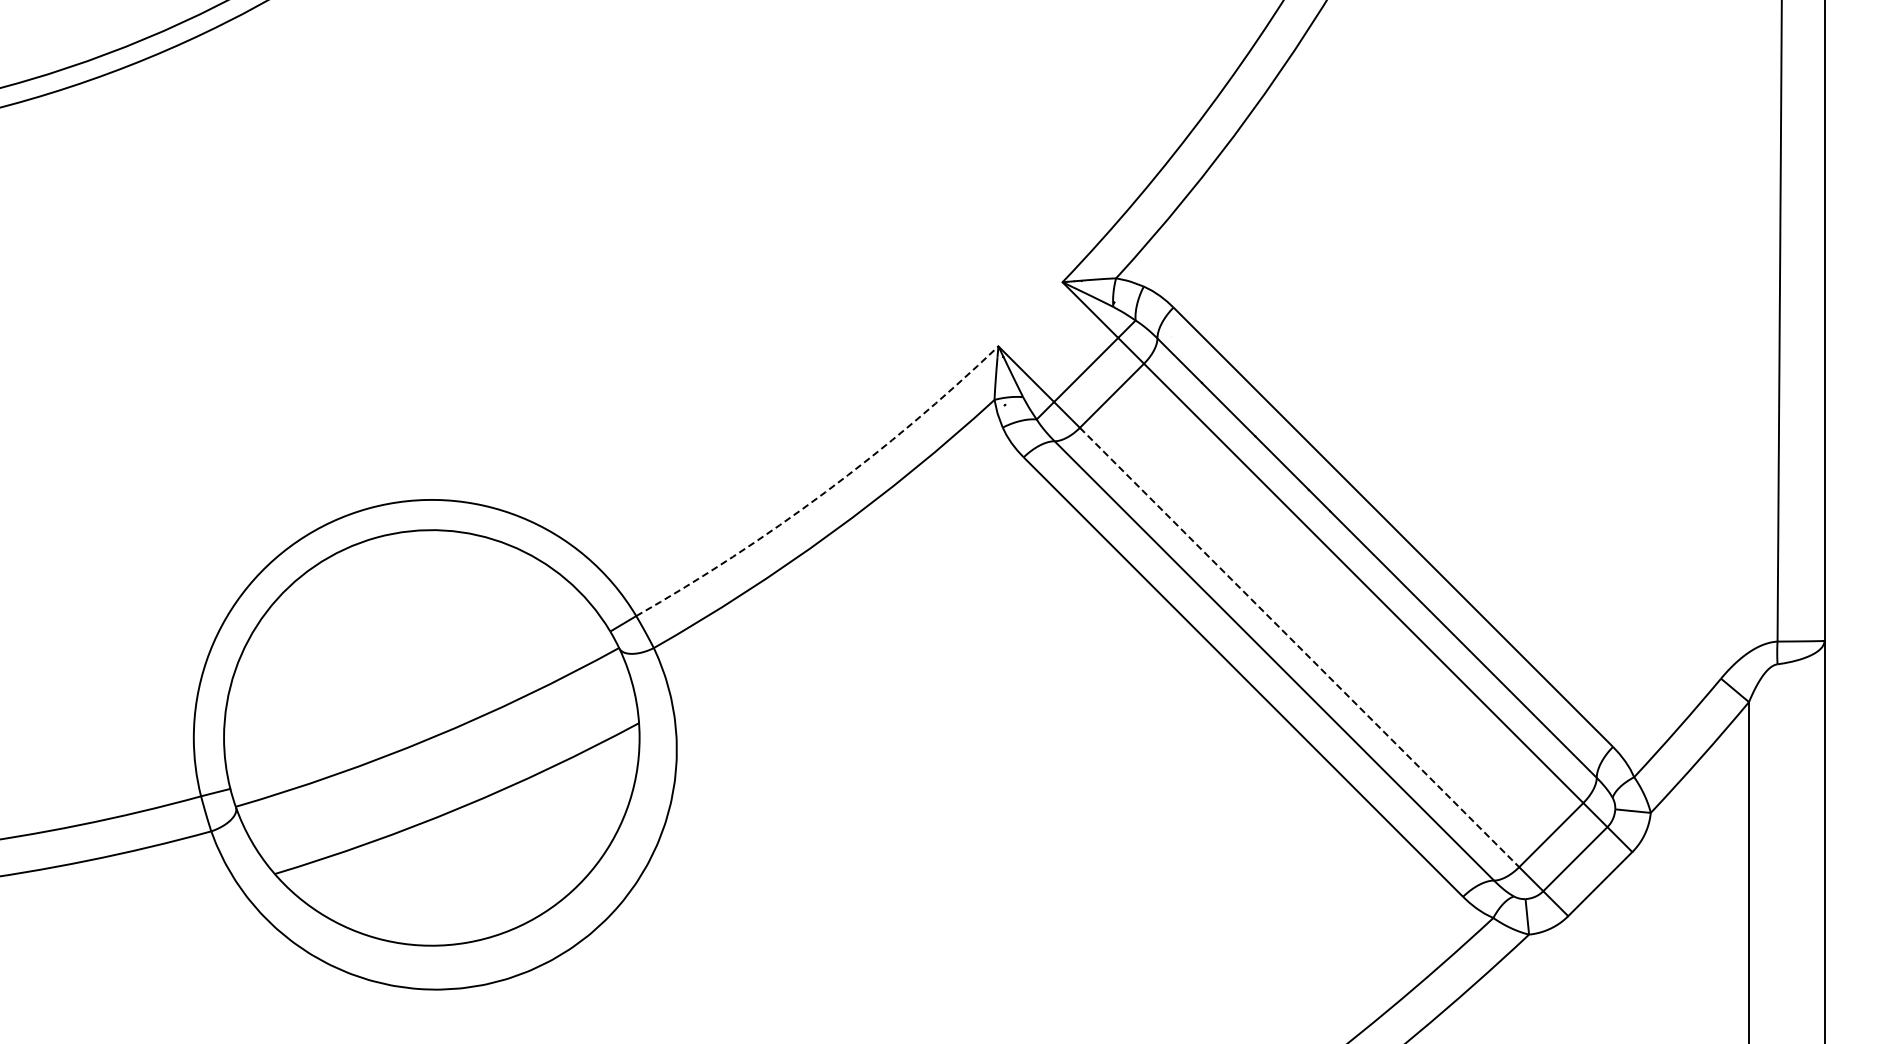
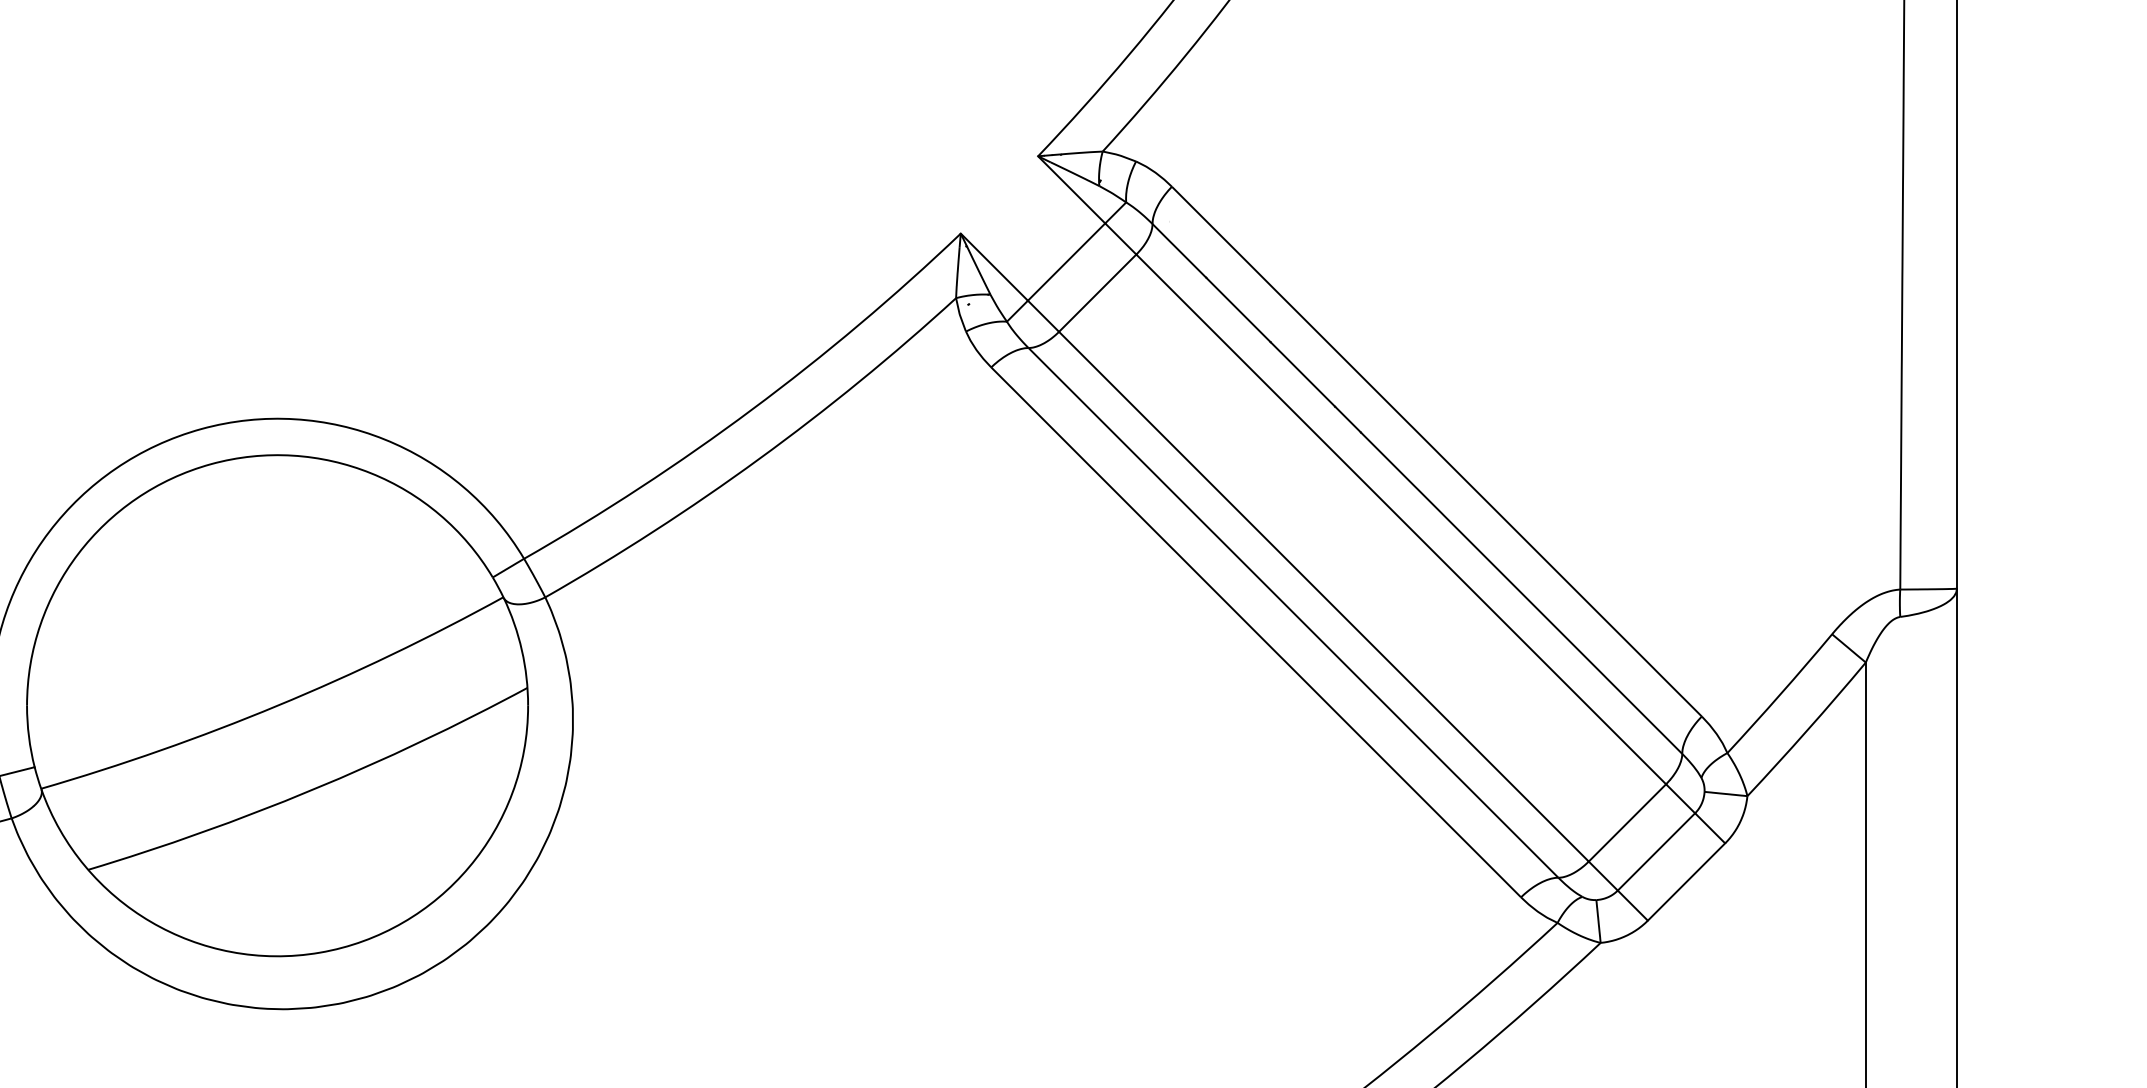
arc: (825, 492) -> (752, 409), dashed -> solid
line: (1299, 647) -> (1323, 596), dashed -> solid

